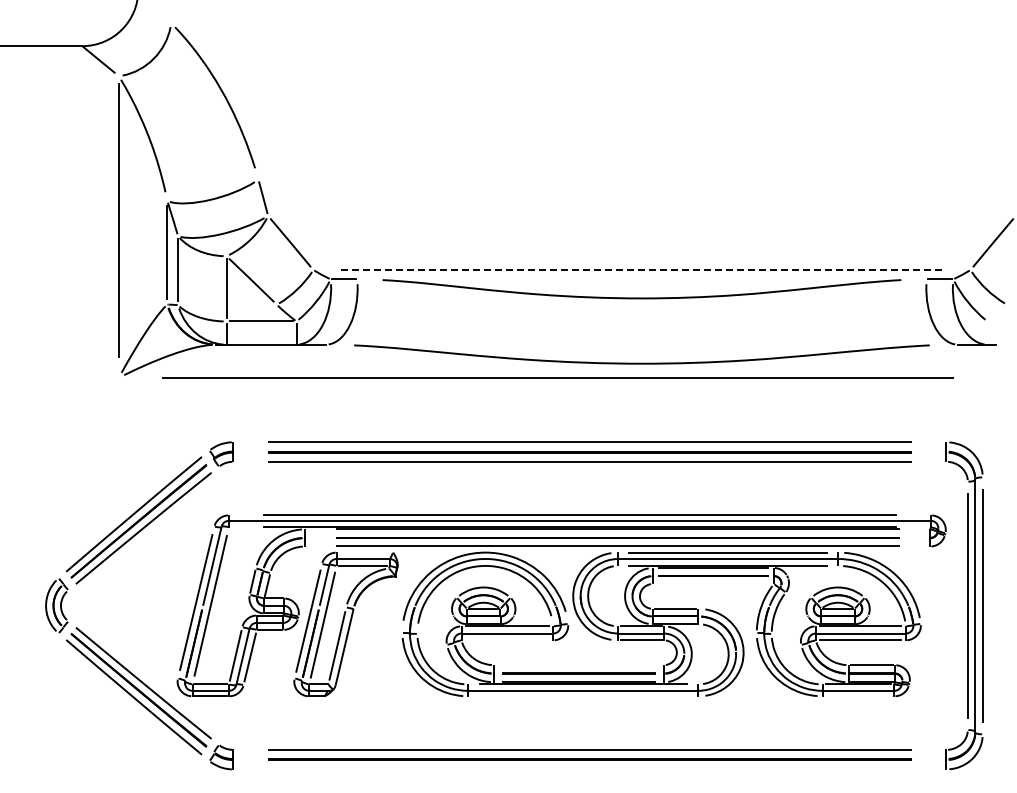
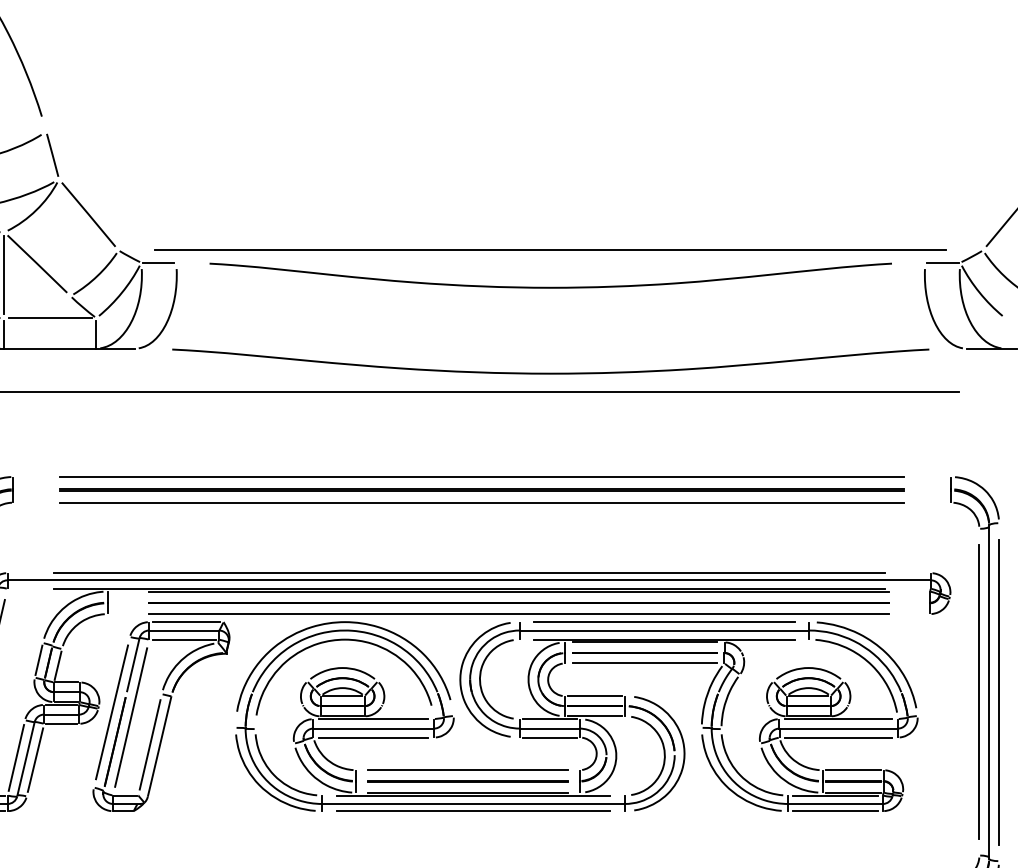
line: (642, 270) -> (551, 251), dashed -> solid
line: (364, 552) -> (185, 621), added
line: (713, 583) -> (644, 662), added
line: (507, 640) -> (373, 737), added
line: (578, 665) -> (467, 770), added
line: (582, 696) -> (472, 811), added
line: (858, 696) -> (835, 811), added

